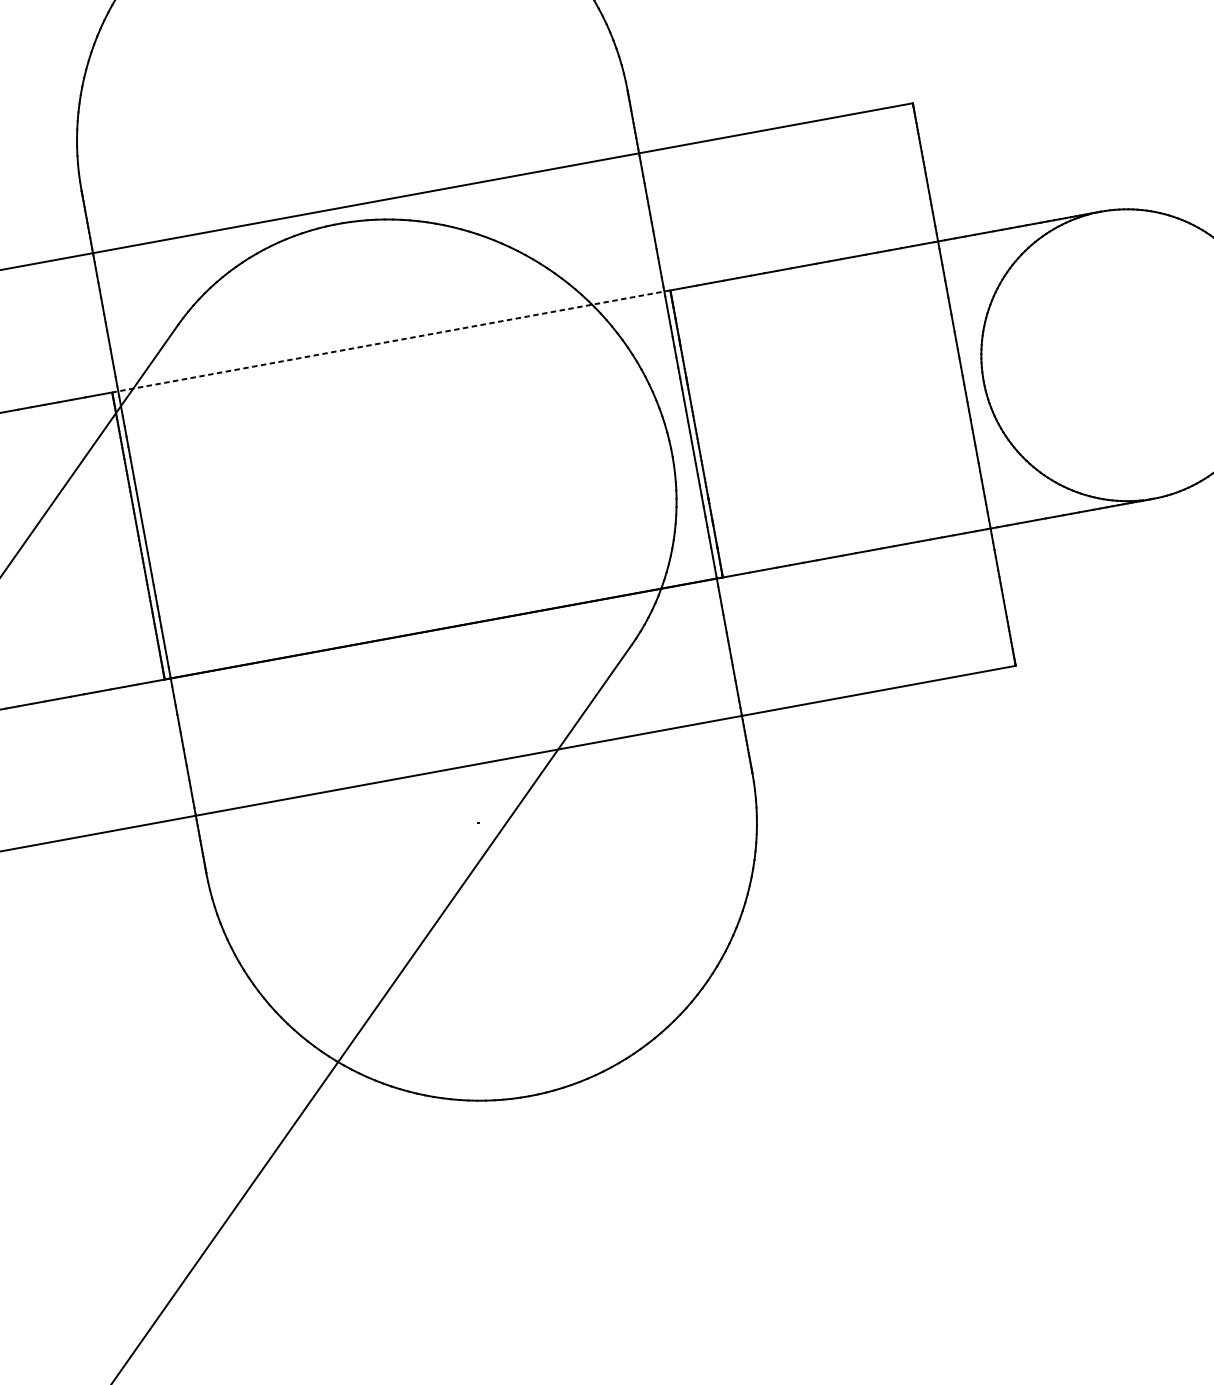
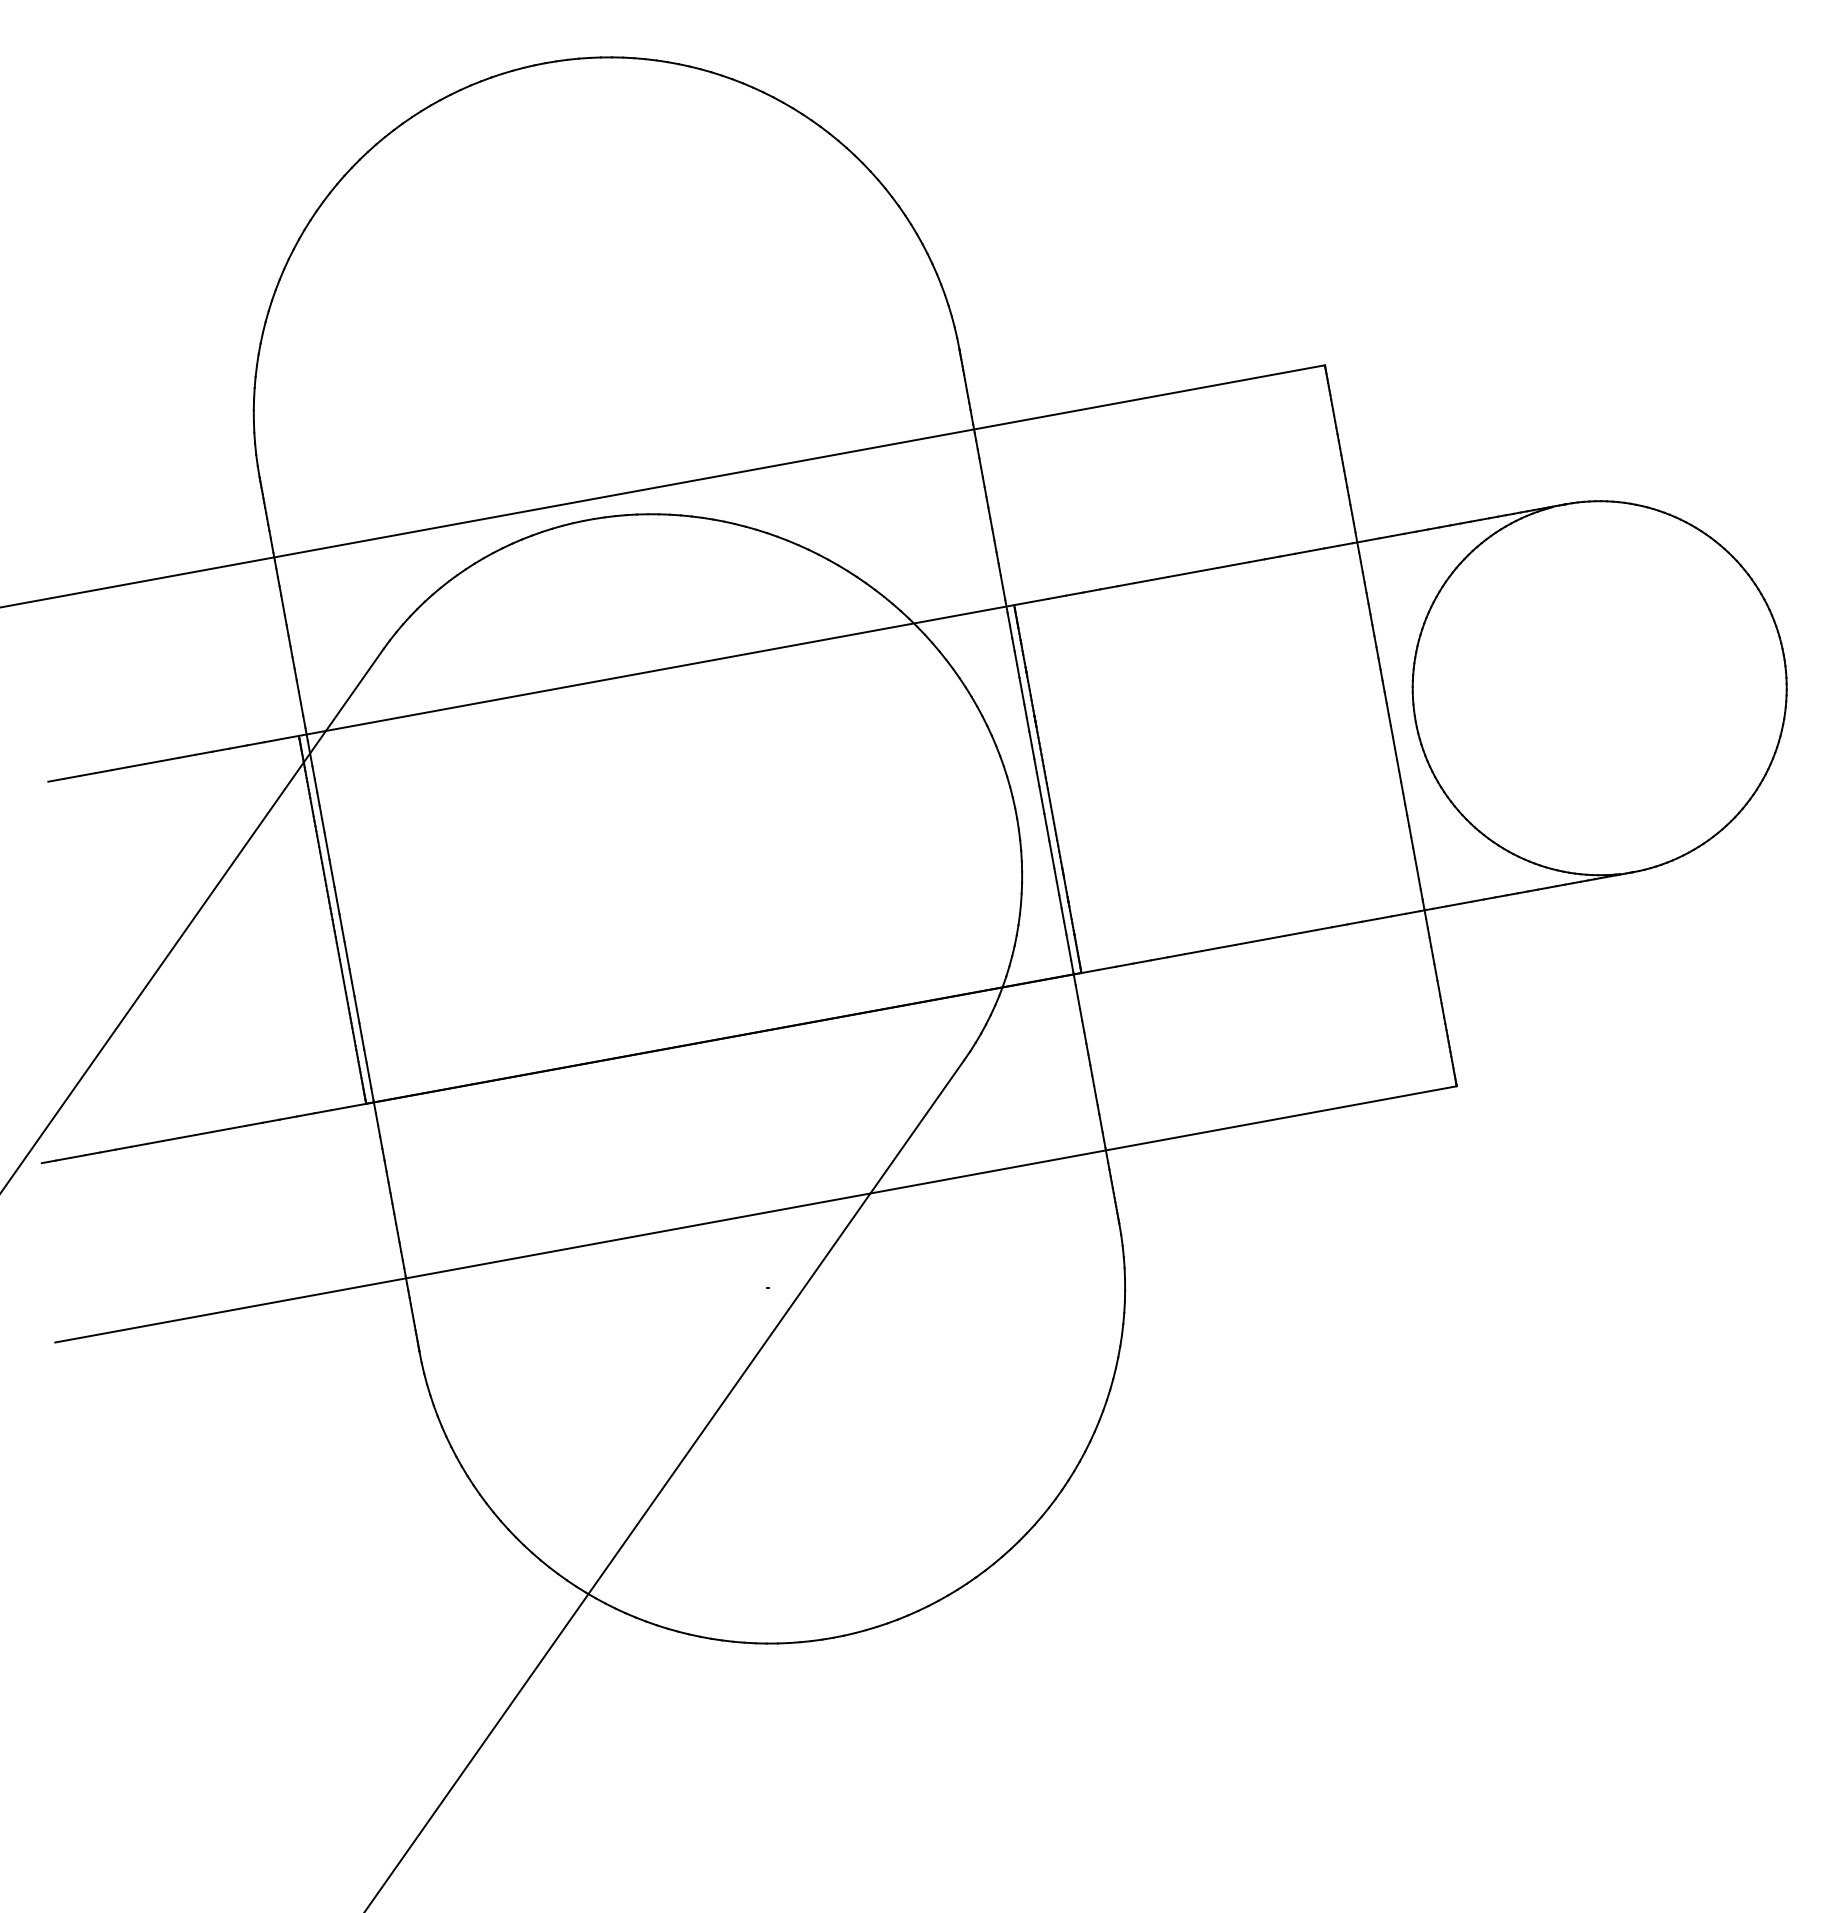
line: (391, 341) -> (656, 670), dashed -> solid

